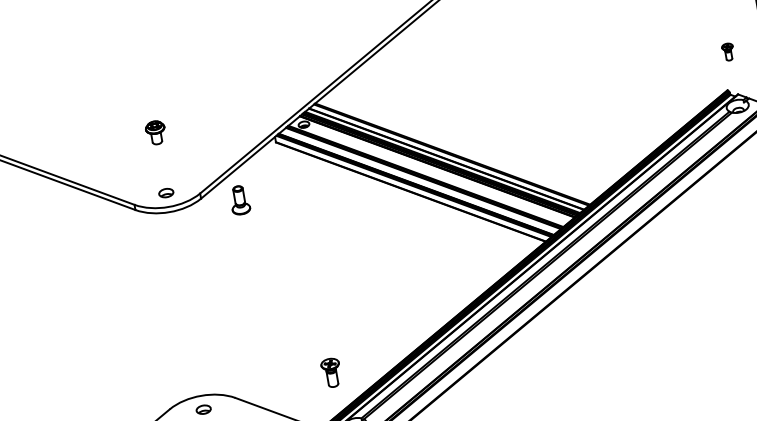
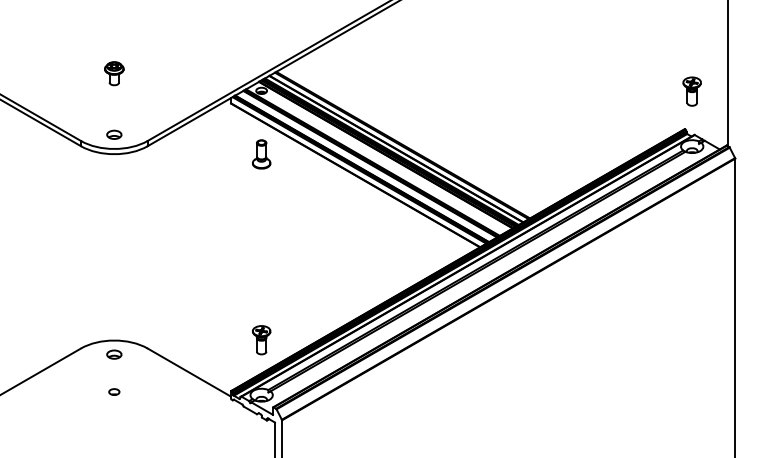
part: (727, 52) -> (691, 91), size x1.67
part: (239, 200) -> (261, 154), moved
part: (331, 373) -> (261, 340), moved

